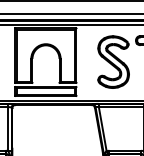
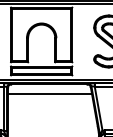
line: (54, 114) -> (50, 94), added

